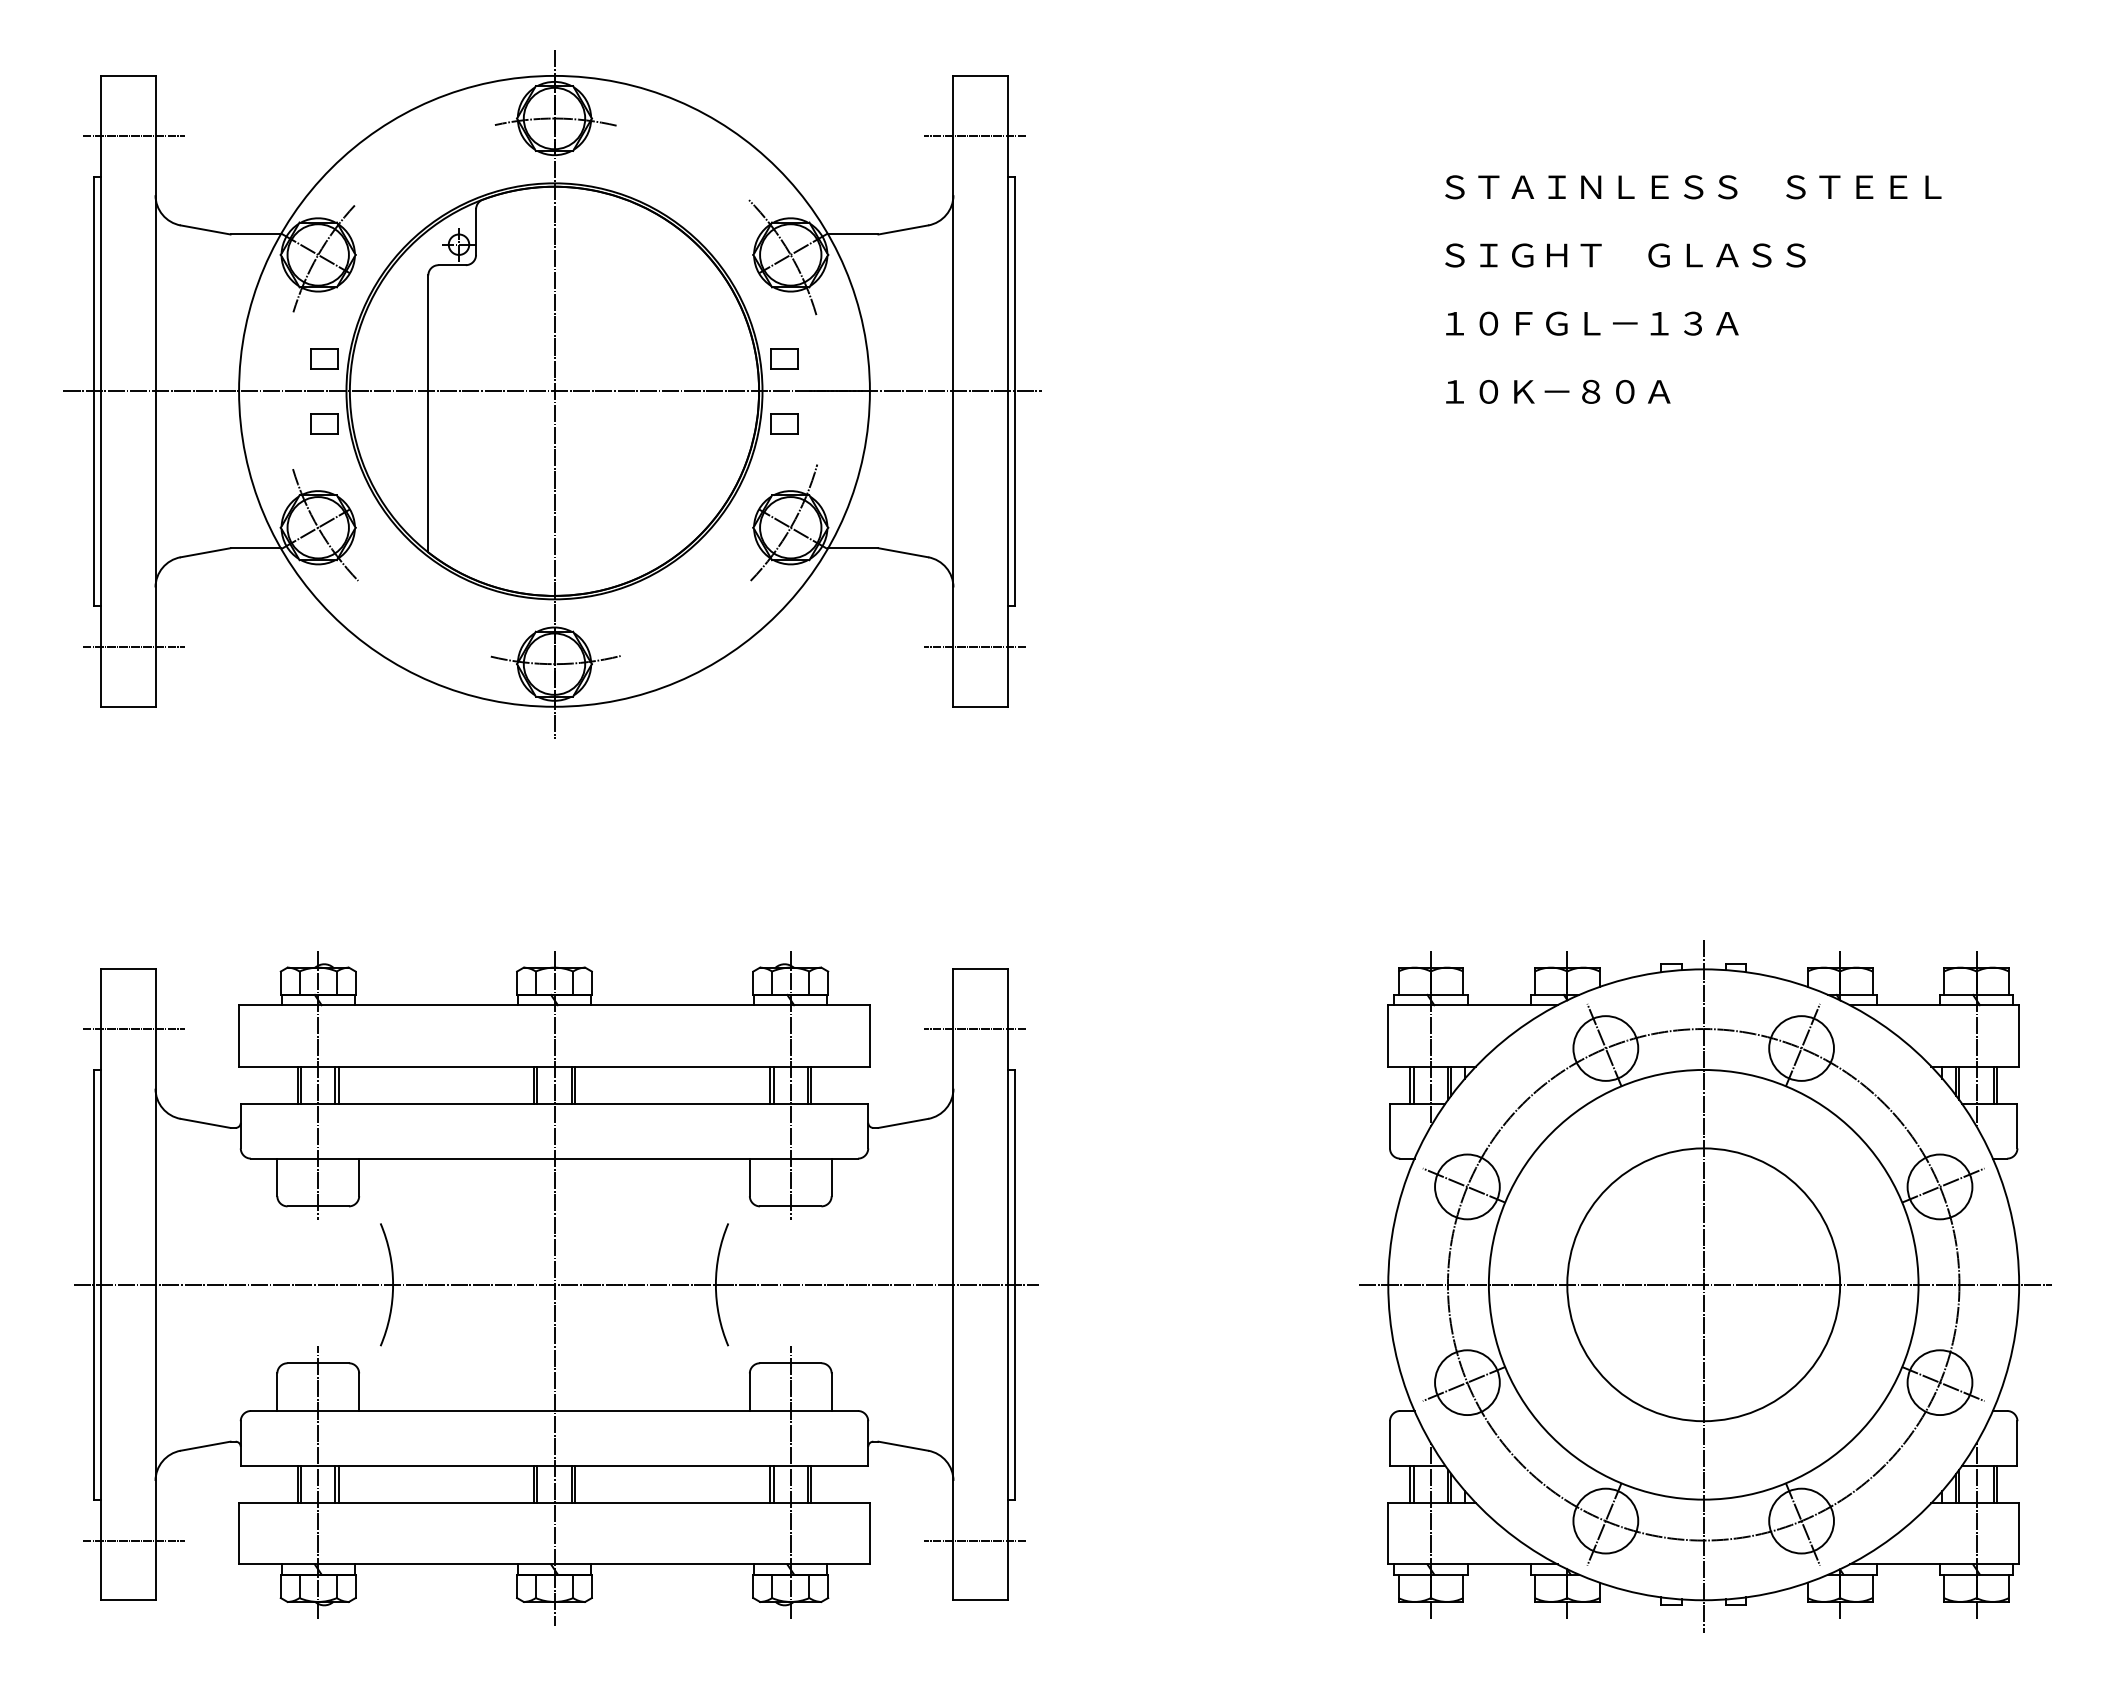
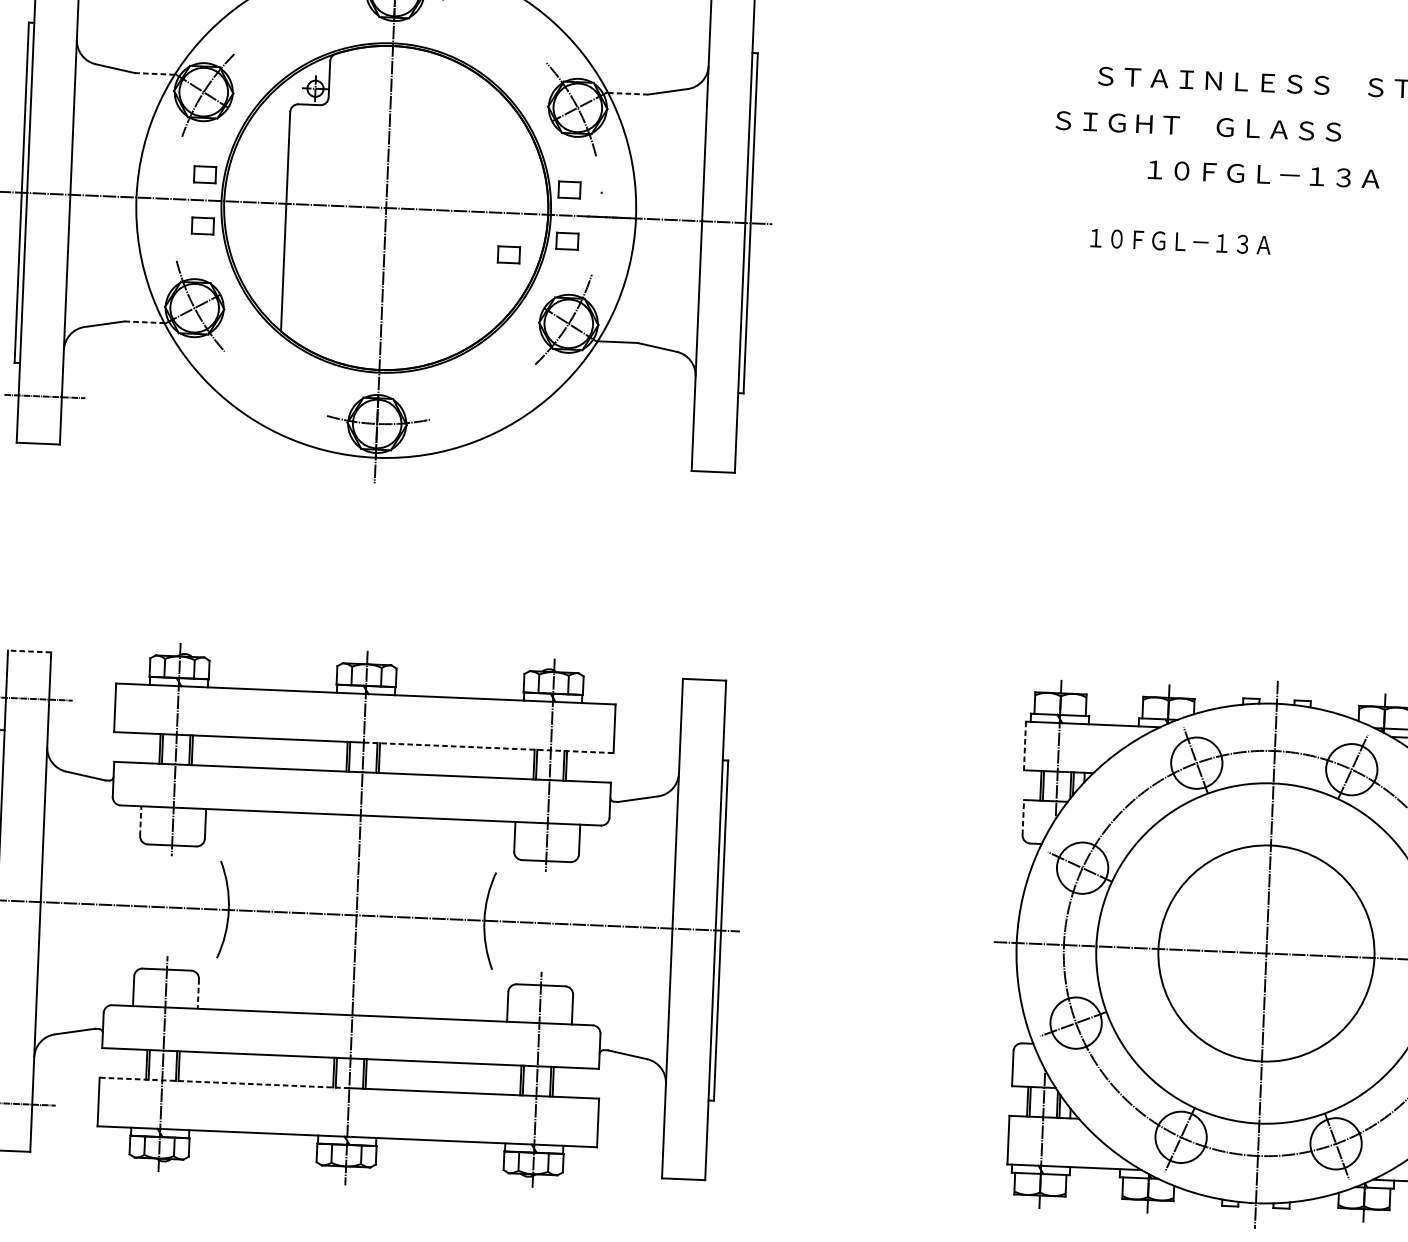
line: (974, 135) -> (727, 19), removed
line: (255, 234) -> (154, 73), solid -> dashed
line: (853, 234) -> (628, 93), solid -> dashed
text: (1625, 255) -> (1198, 126), moved
text: (1592, 323) -> (1264, 174), moved
text: (1557, 391) -> (1180, 241), １０Ｋ－８０Ａ -> １０ＦＧＬ－１３Ａ
part: (711, 443) -> (508, 254), added
line: (256, 548) -> (145, 322), solid -> dashed
line: (974, 647) -> (710, 424), removed
line: (127, 969) -> (29, 651), solid -> dashed
line: (974, 1029) -> (697, 727), removed
line: (1388, 1035) -> (1025, 745), solid -> dashed
line: (712, 1066) -> (488, 747), solid -> dashed
line: (1389, 1125) -> (1022, 816), solid -> dashed
line: (277, 1177) -> (140, 821), solid -> dashed
line: (359, 1392) -> (198, 994), solid -> dashed
line: (396, 1503) -> (224, 1083), solid -> dashed
line: (974, 1540) -> (680, 1131), removed

